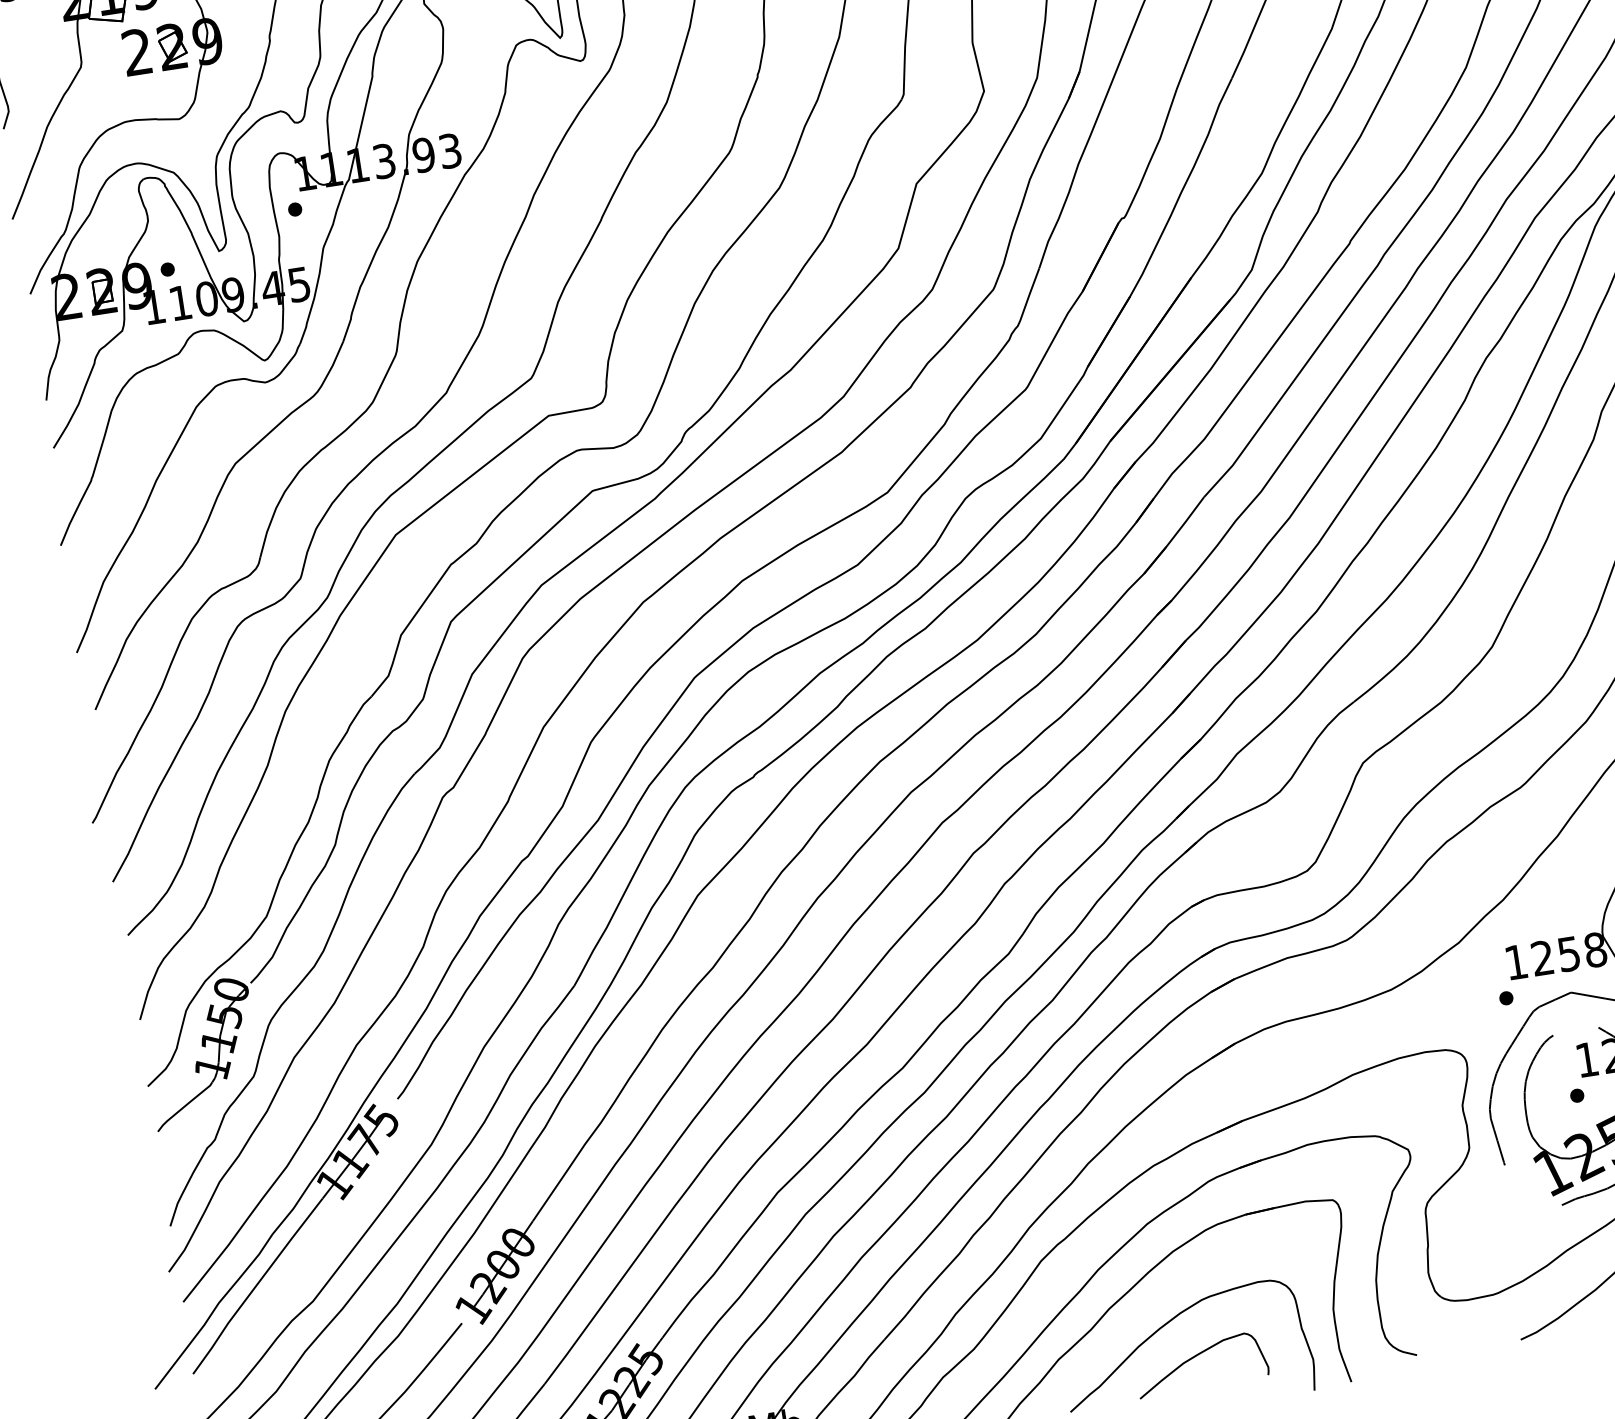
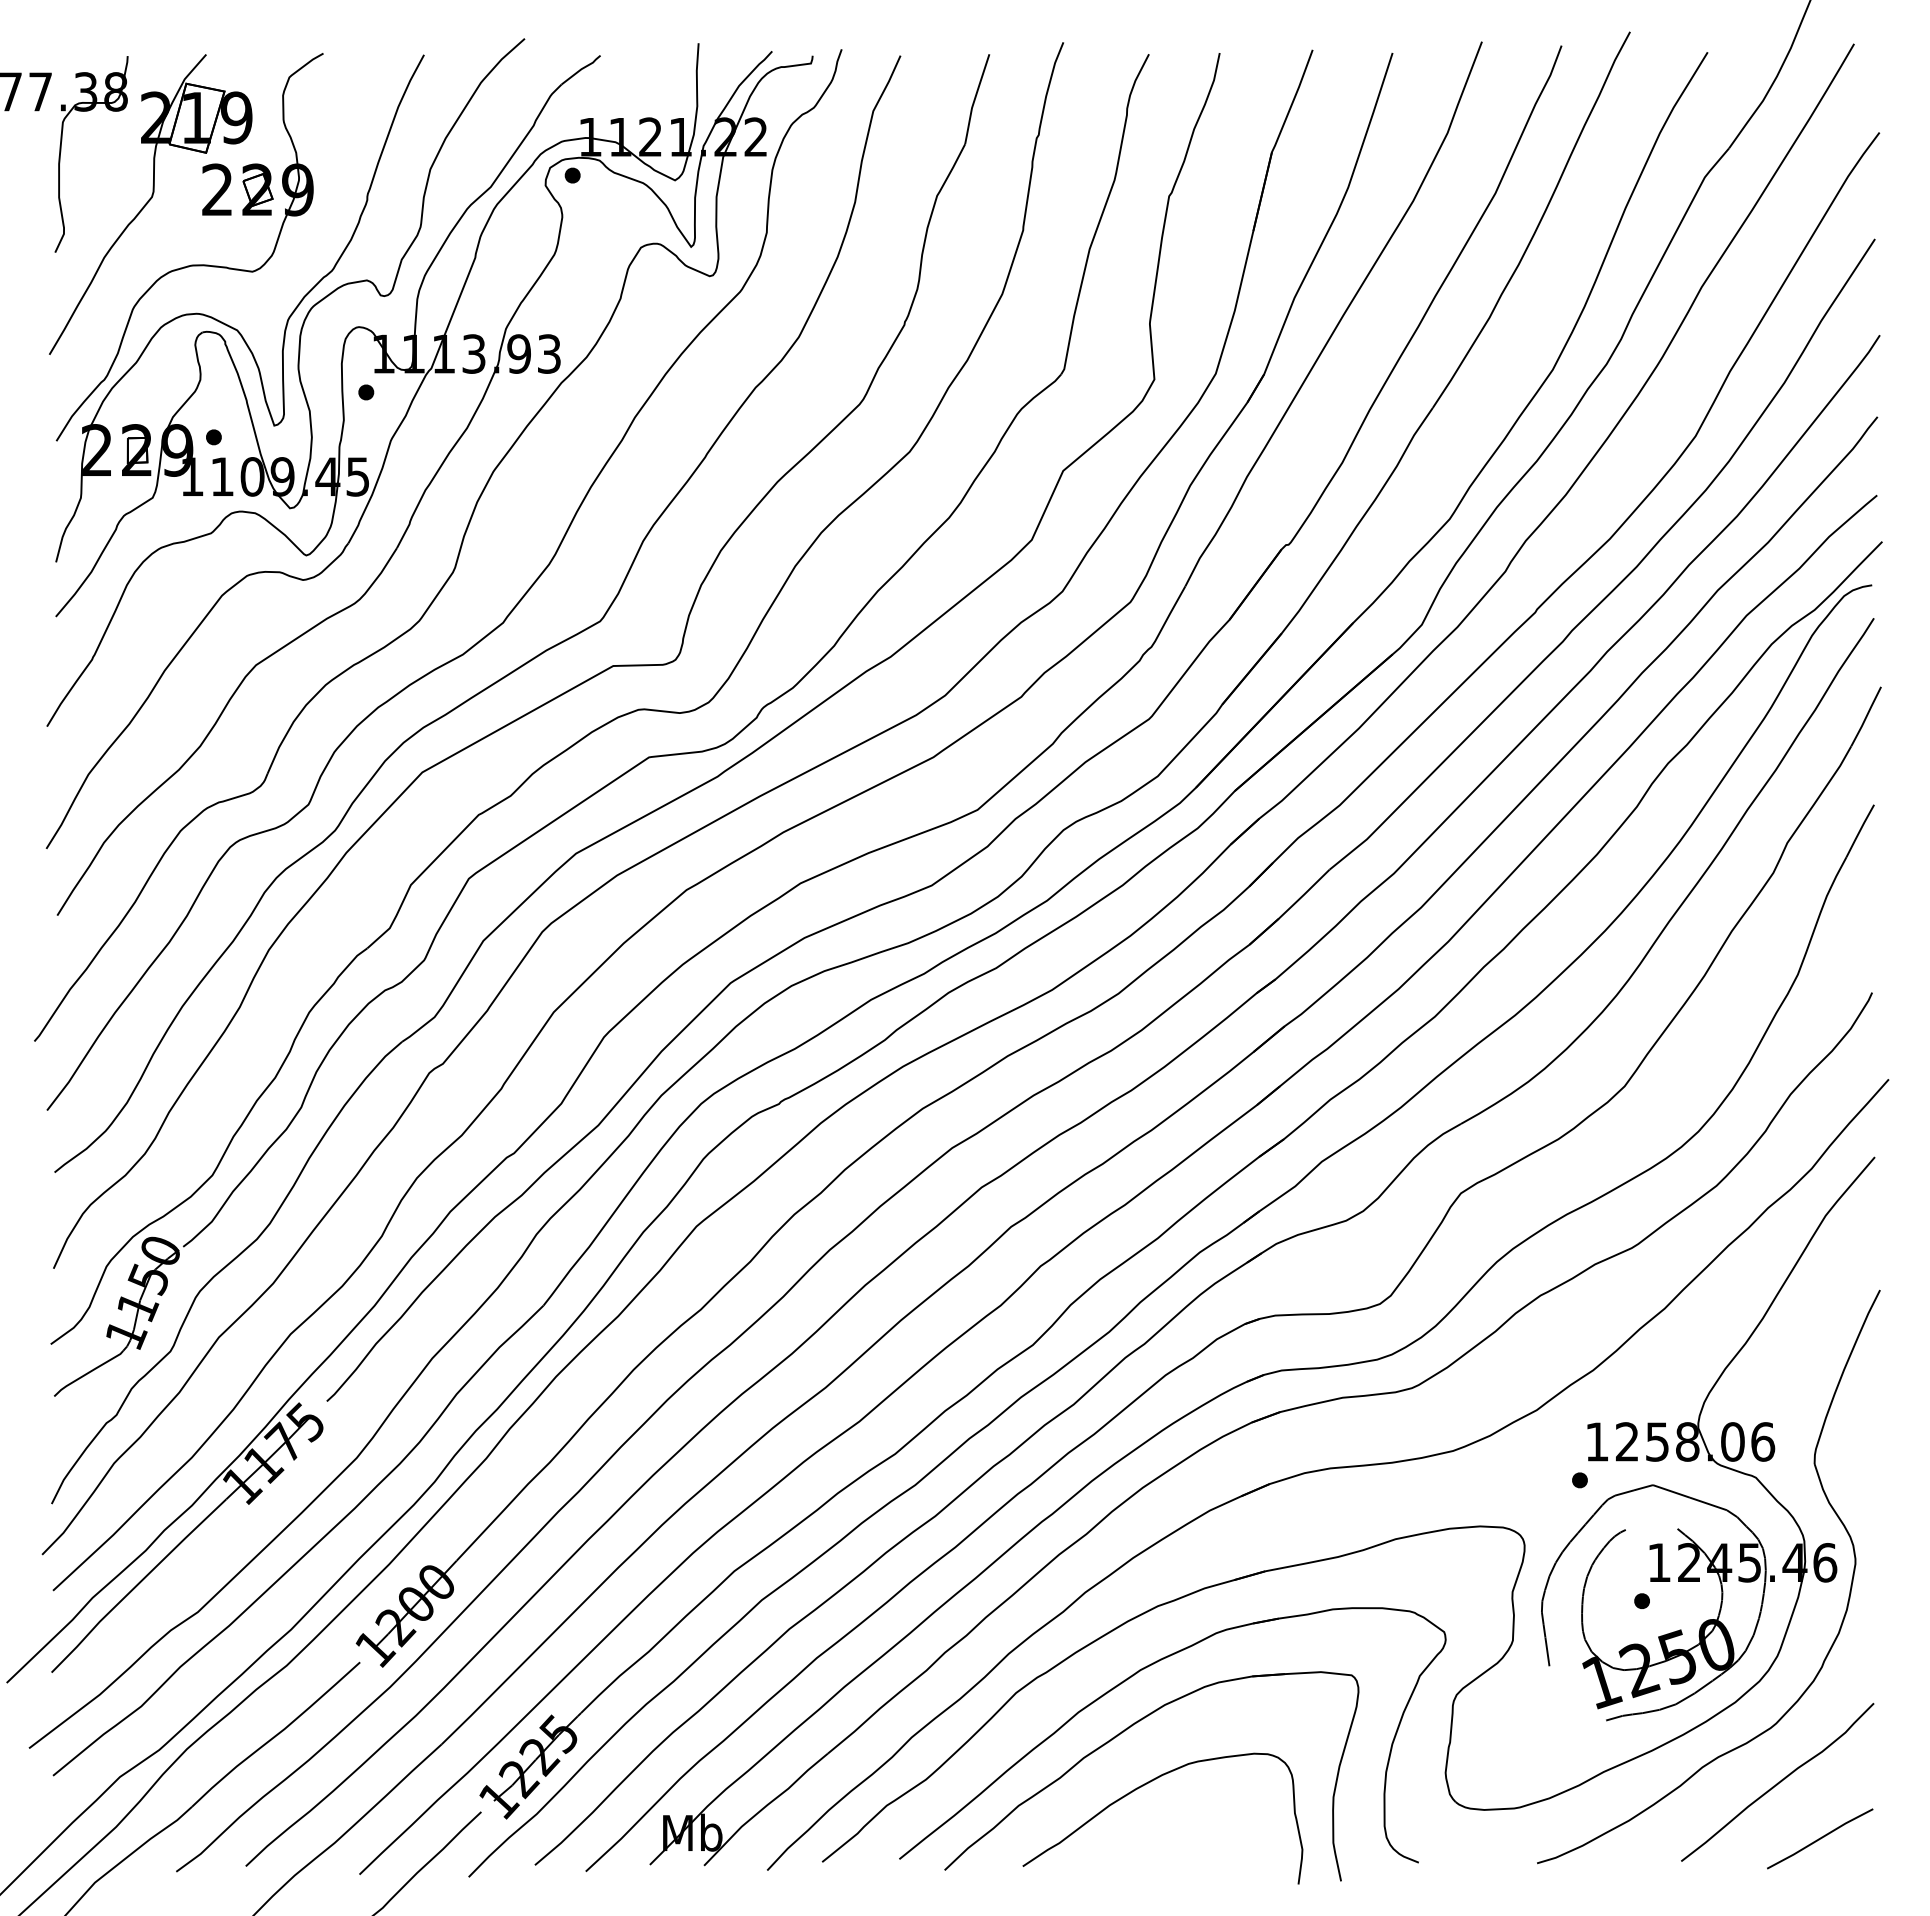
curve: (1196, 1356) -> (1172, 1826), removed

